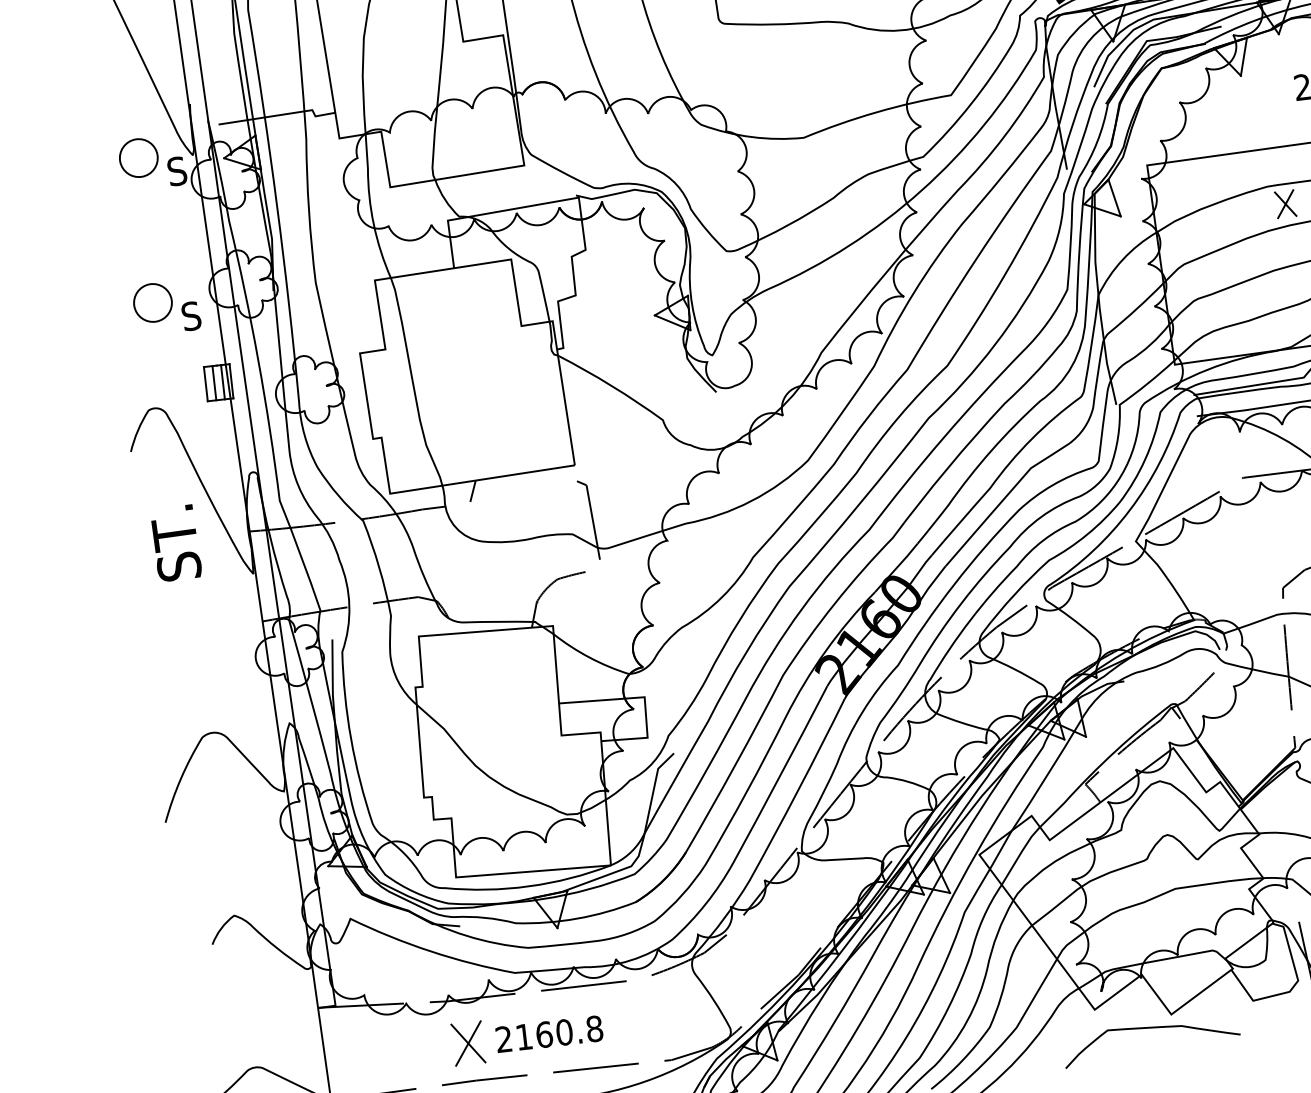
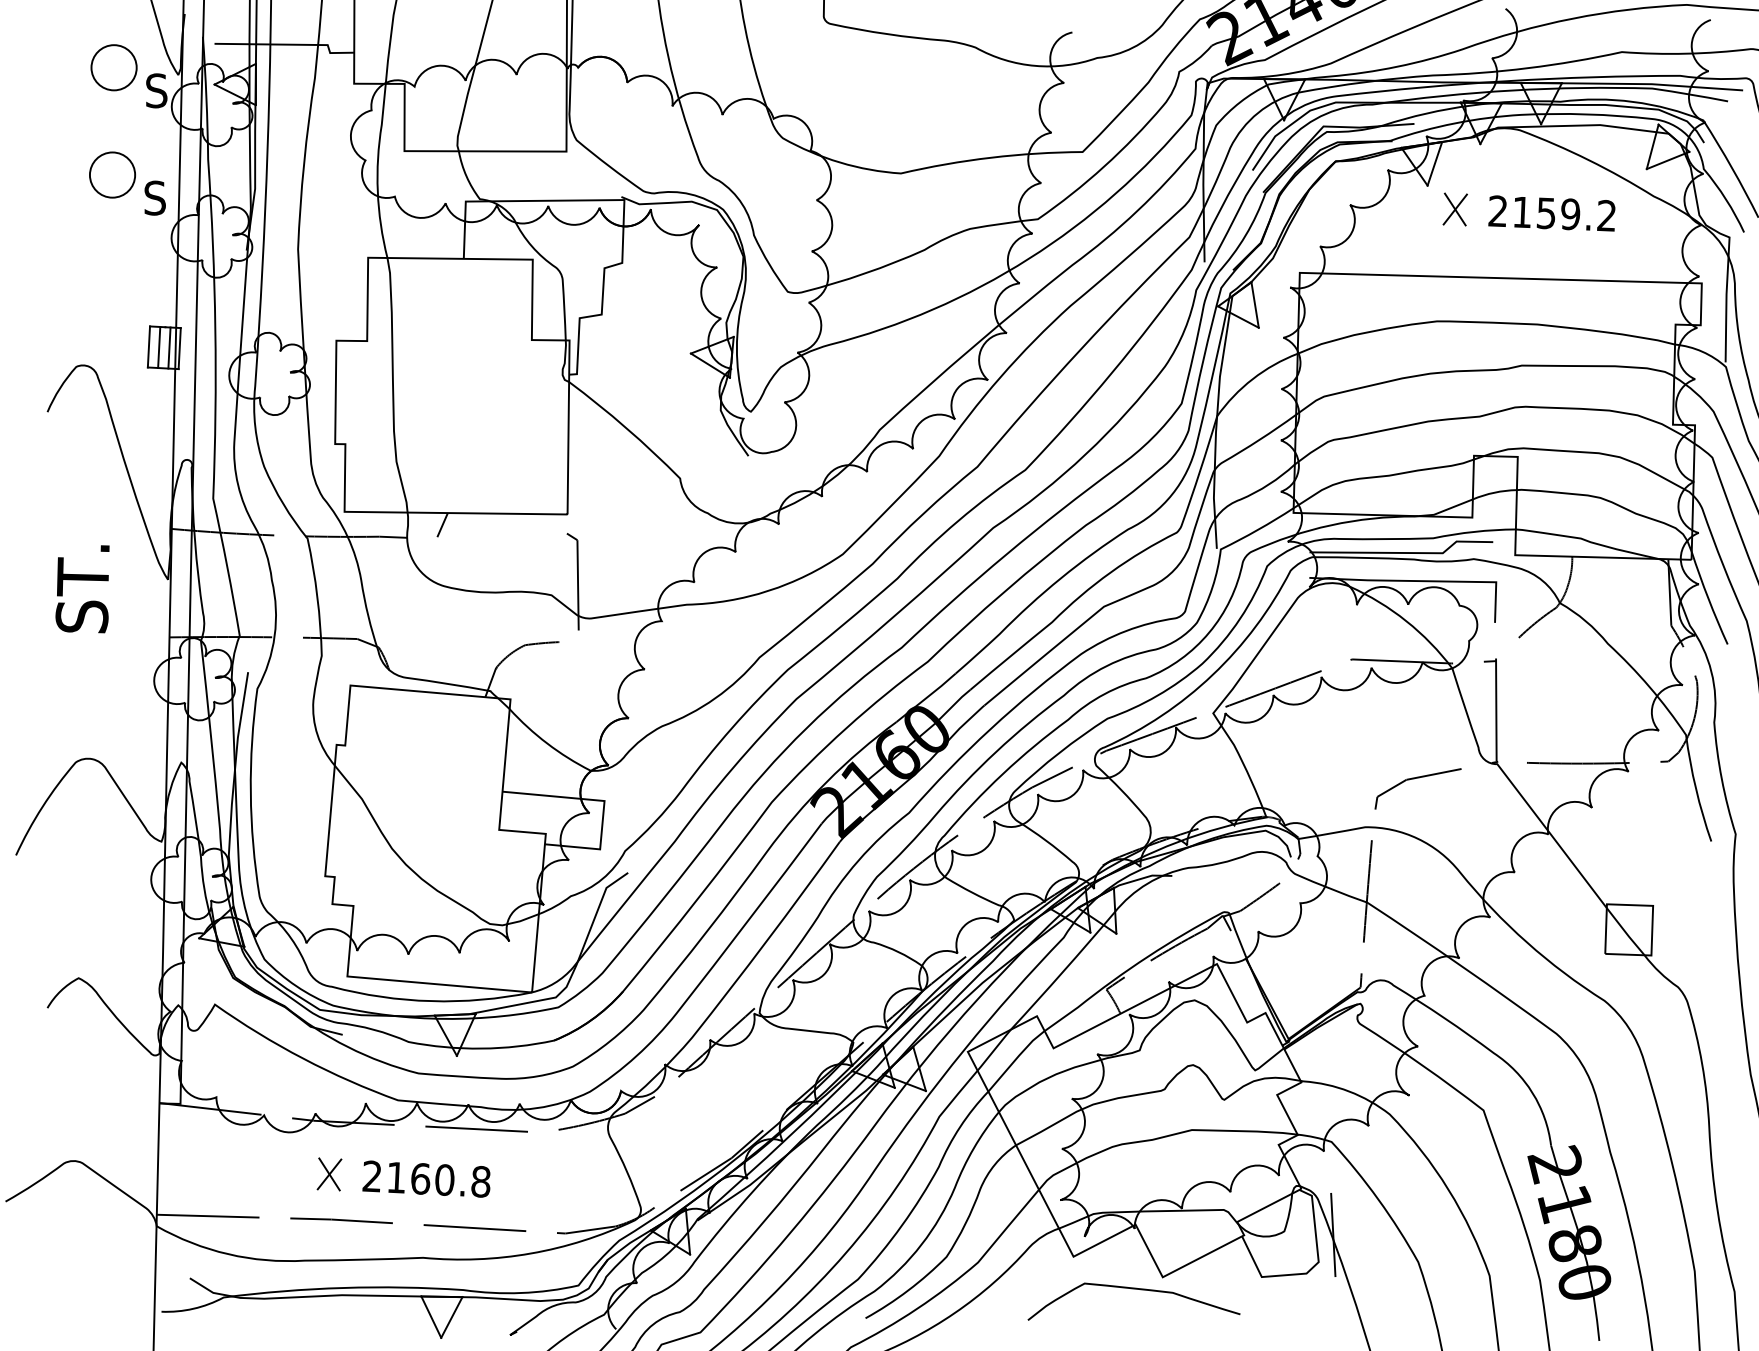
part: (1285, 204) -> (1454, 209), moved
part: (166, 307) -> (127, 183), moved
text: (175, 544) -> (82, 589), moved
part: (468, 1043) -> (329, 1174), size x0.62

